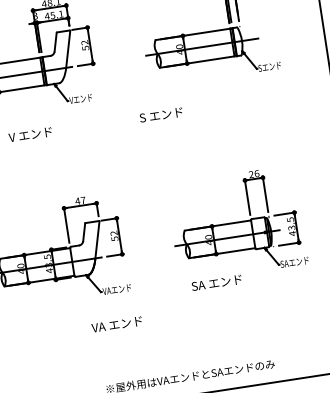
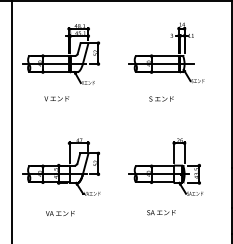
text: (161, 114) -> (161, 98), moved
text: (216, 282) -> (161, 212), moved
text: (117, 324) -> (60, 213), moved

